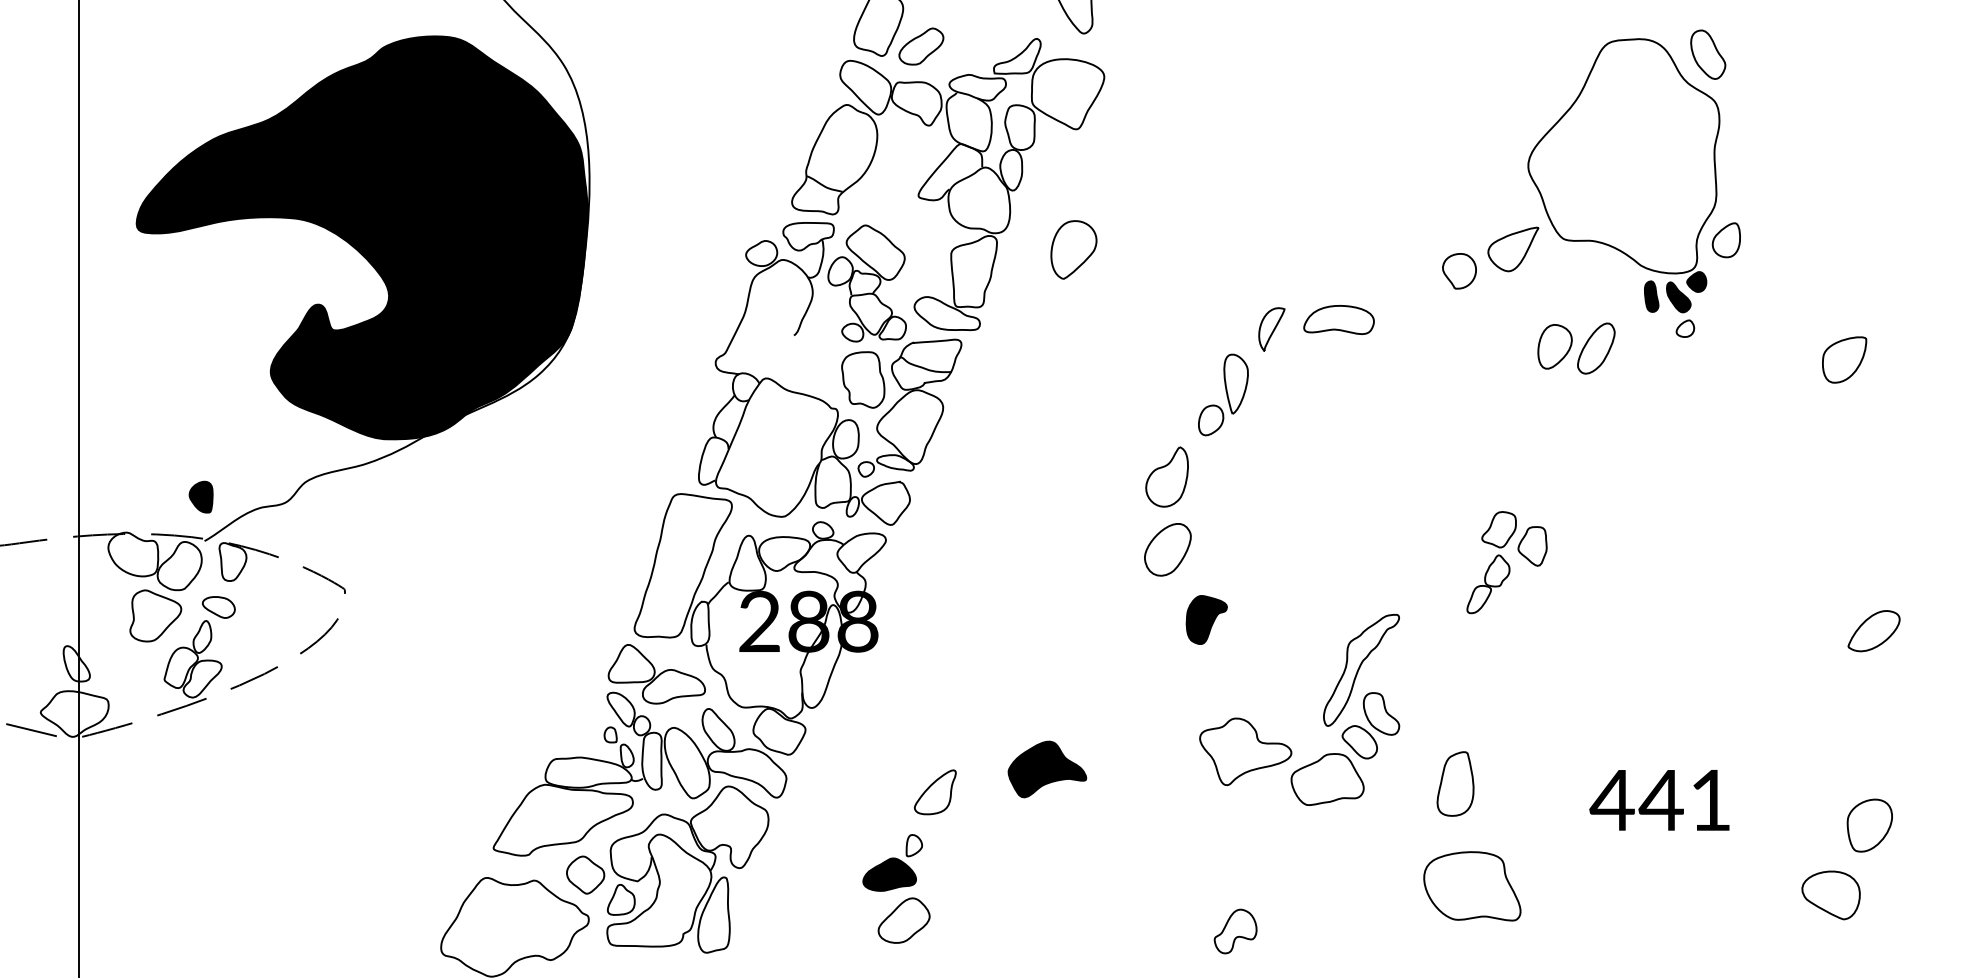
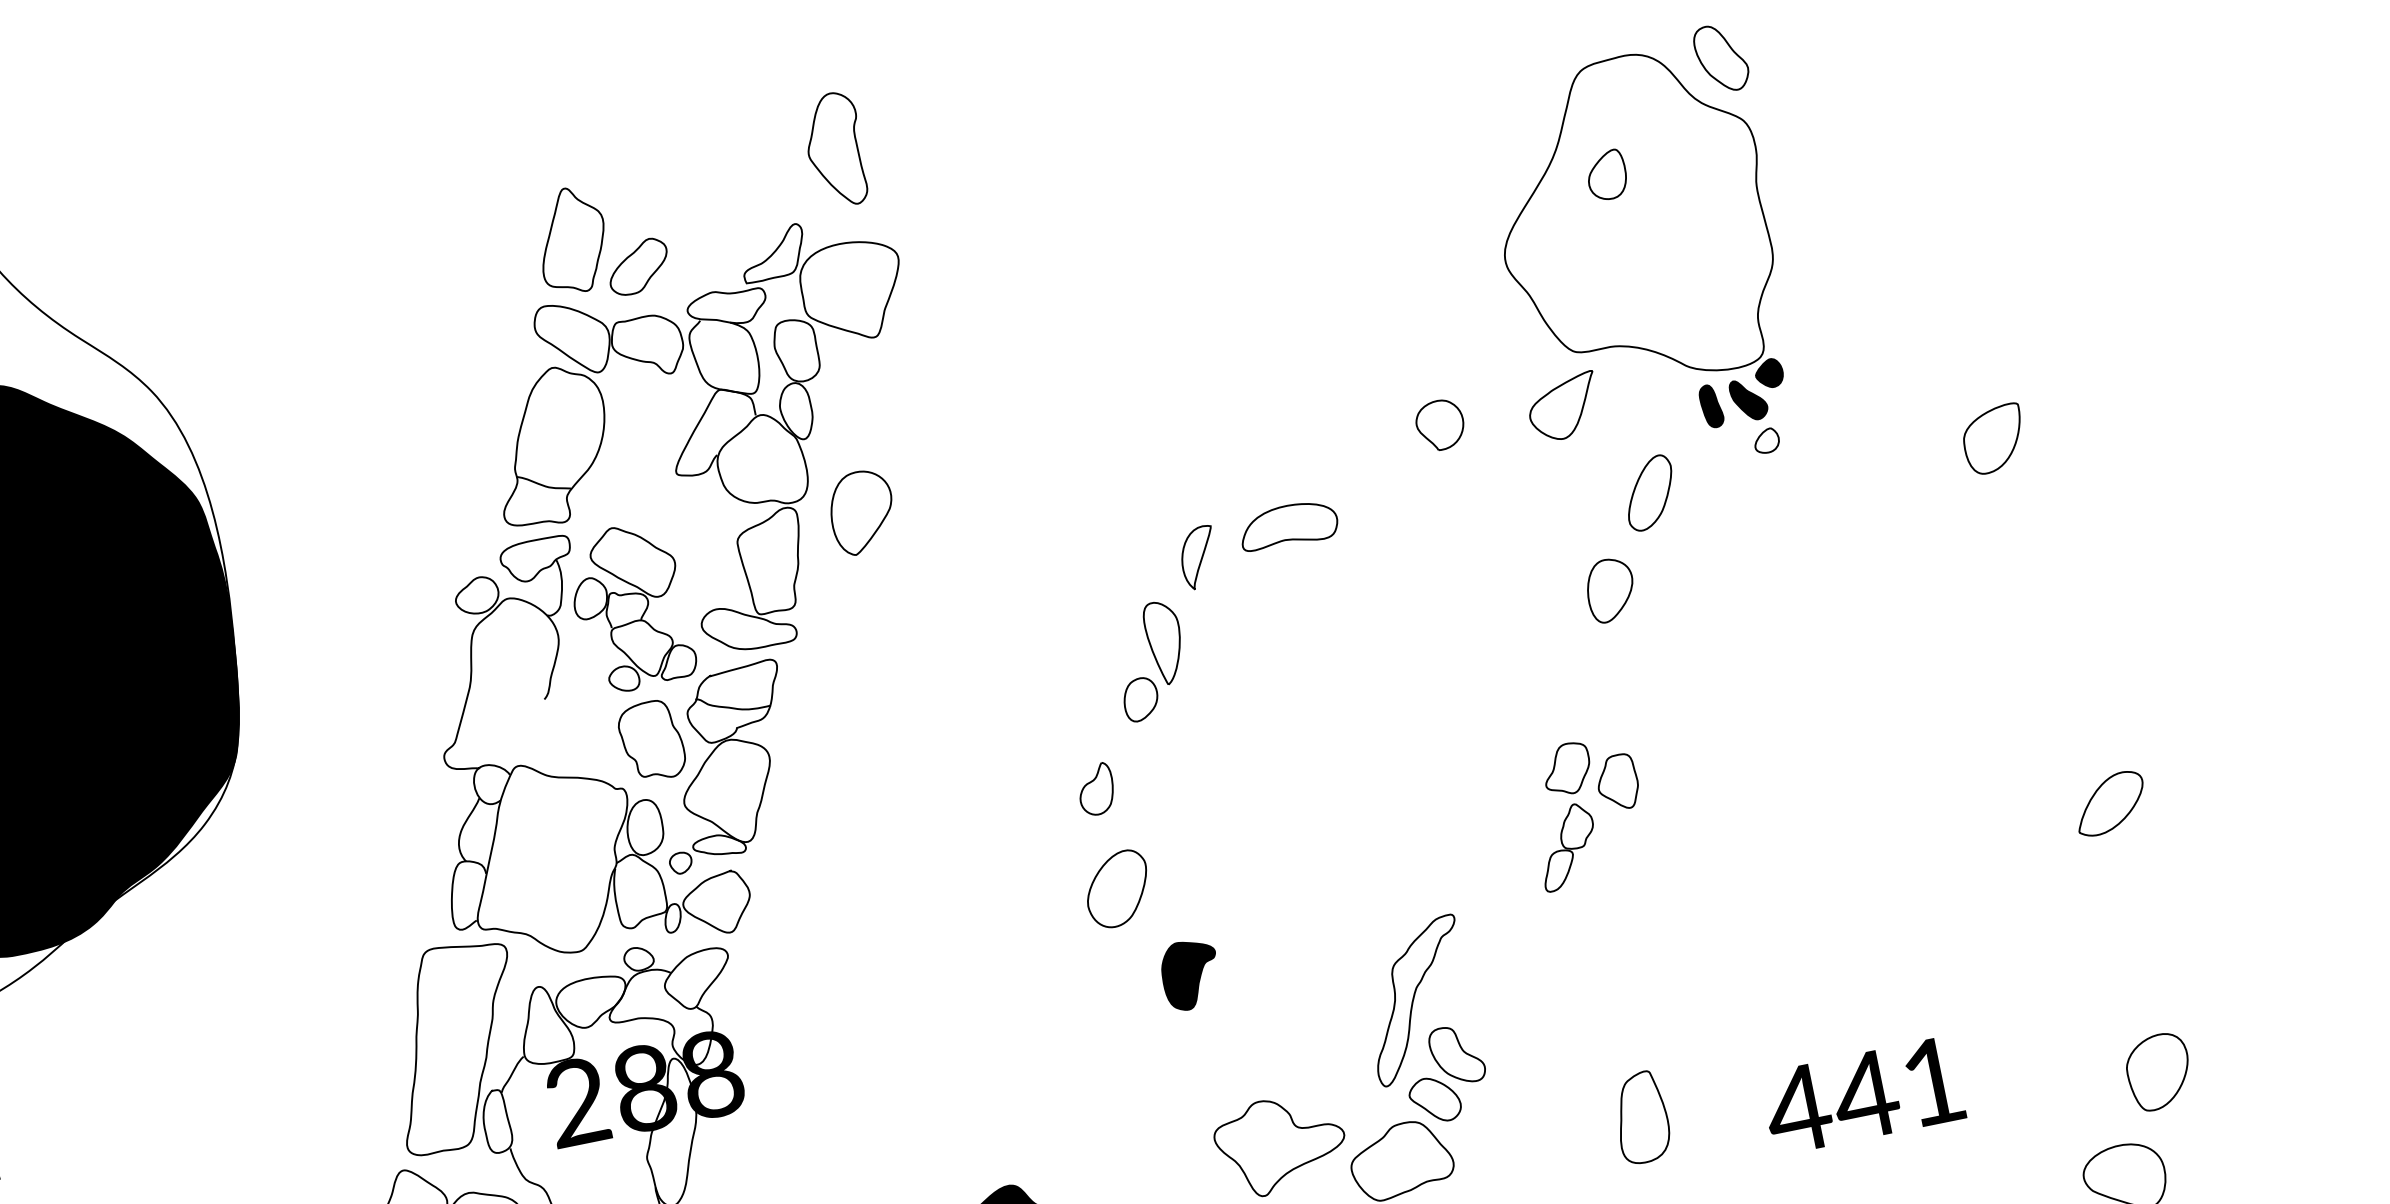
part: (1725, 240) -> (1605, 175), moved
part: (1073, 249) -> (861, 511), moved
part: (1513, 249) -> (1564, 407), moved
part: (1554, 346) -> (1609, 589), moved
part: (1166, 476) -> (1095, 788), size x0.6
part: (1455, 783) -> (1641, 1116), moved

